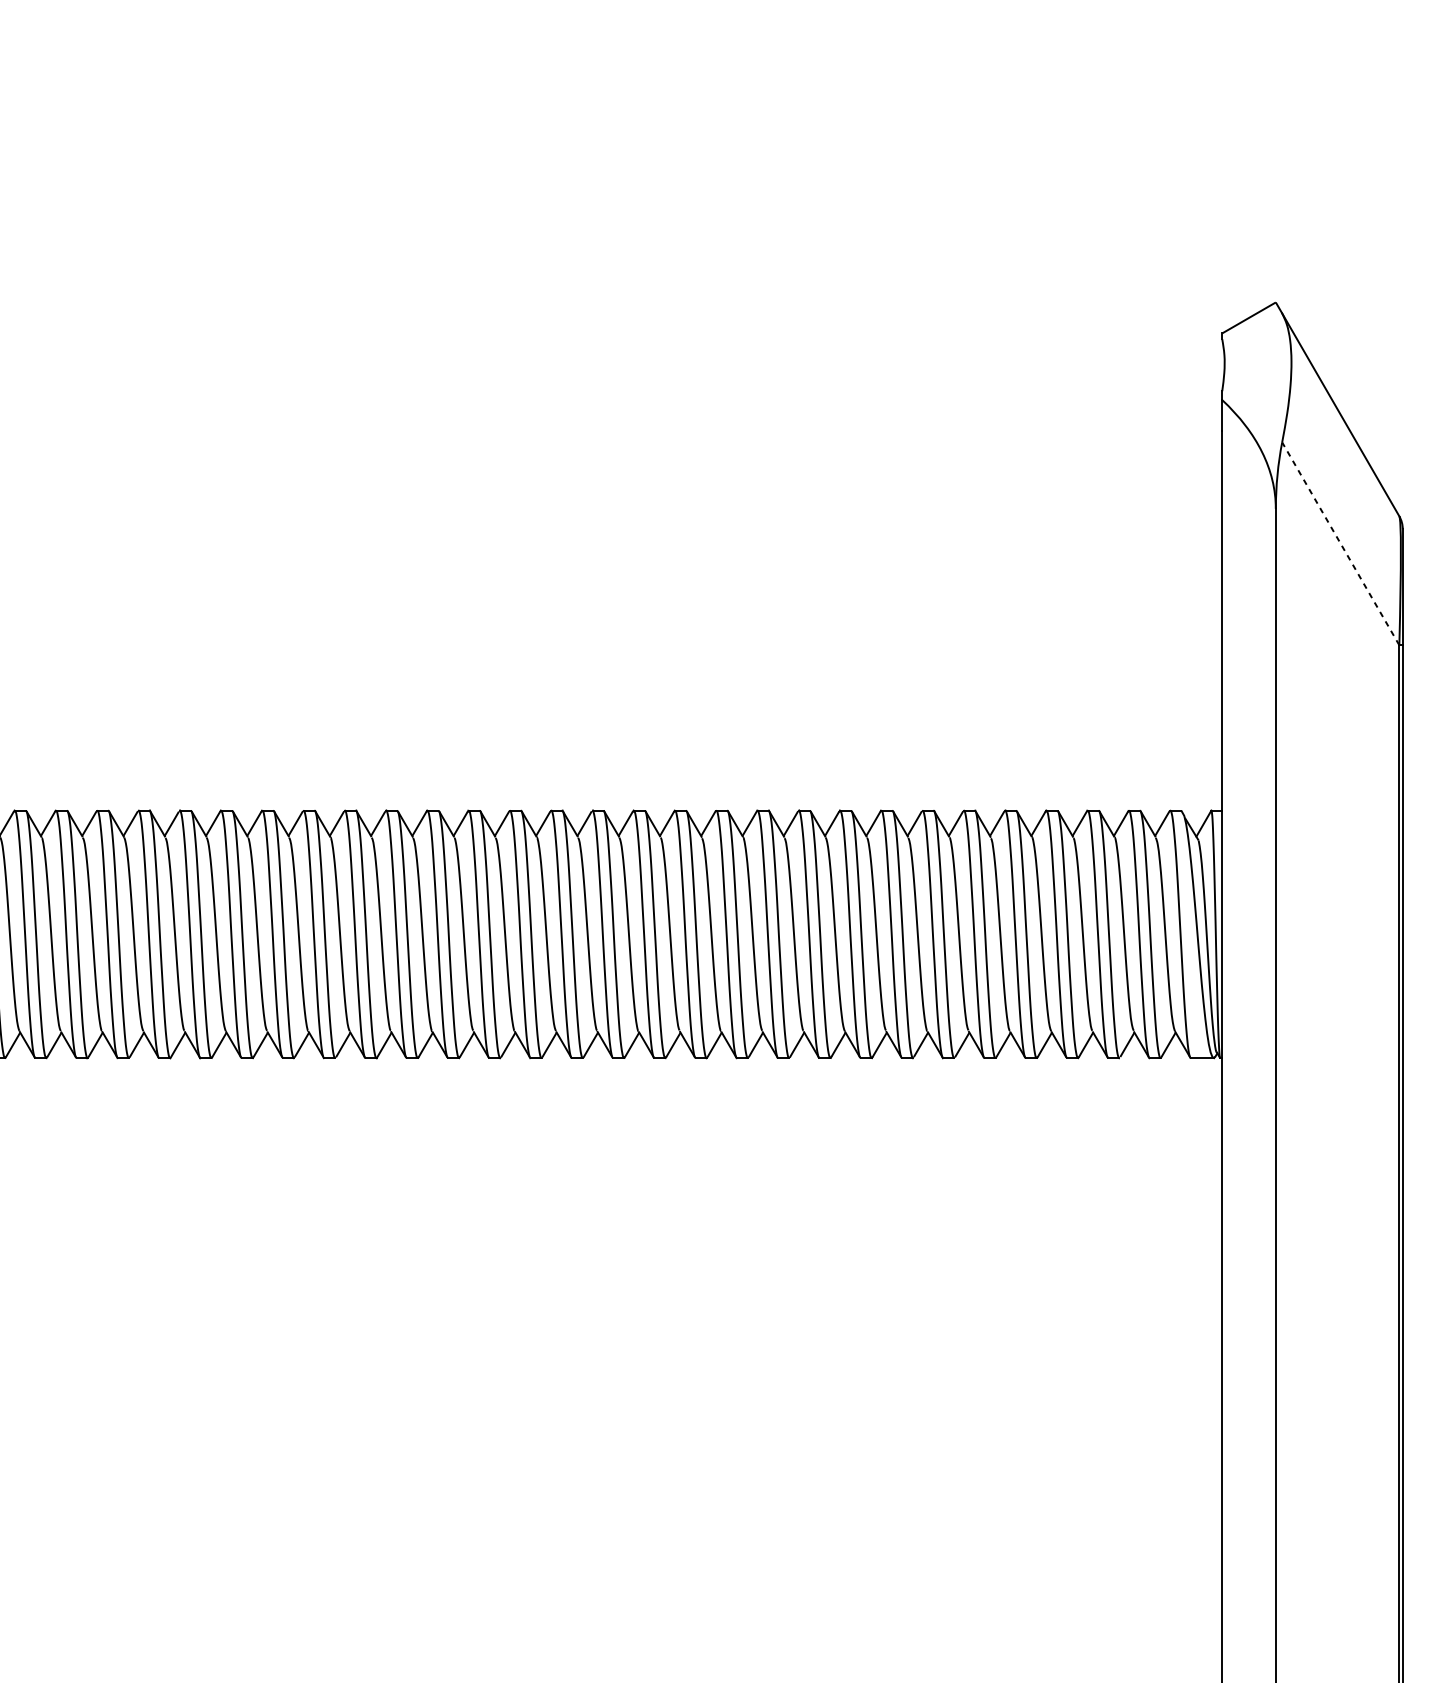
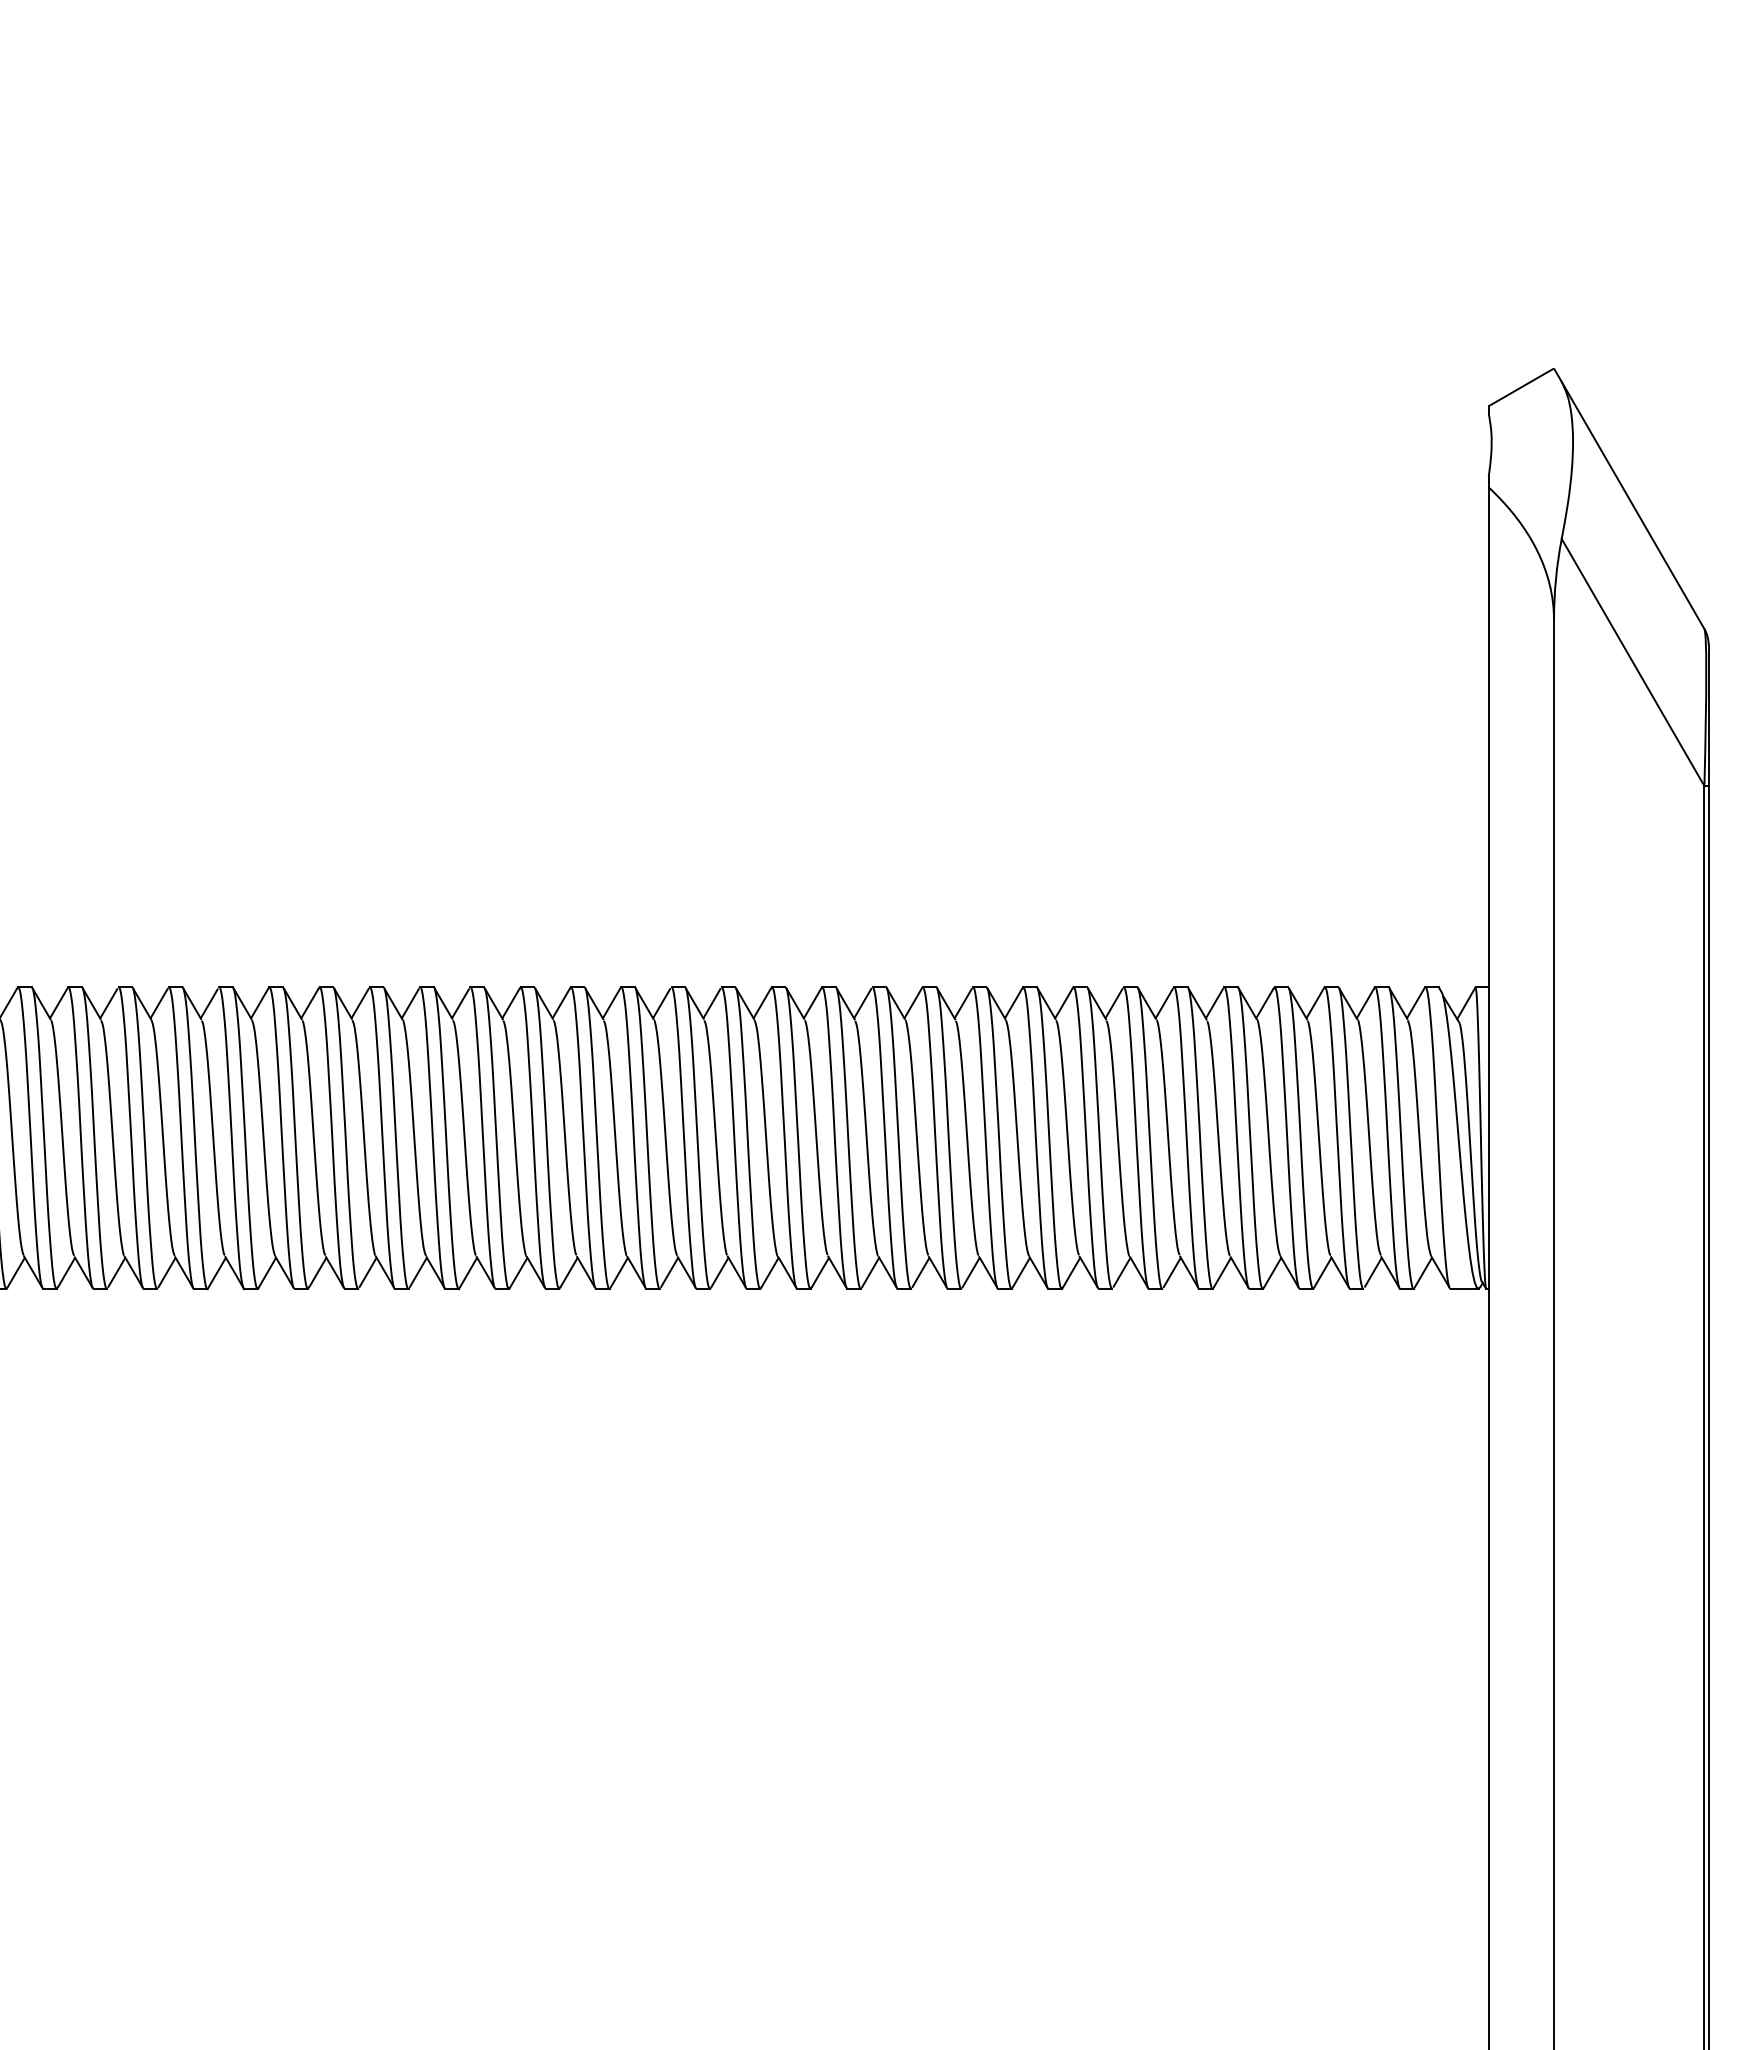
line: (1341, 543) -> (1633, 662), dashed -> solid

